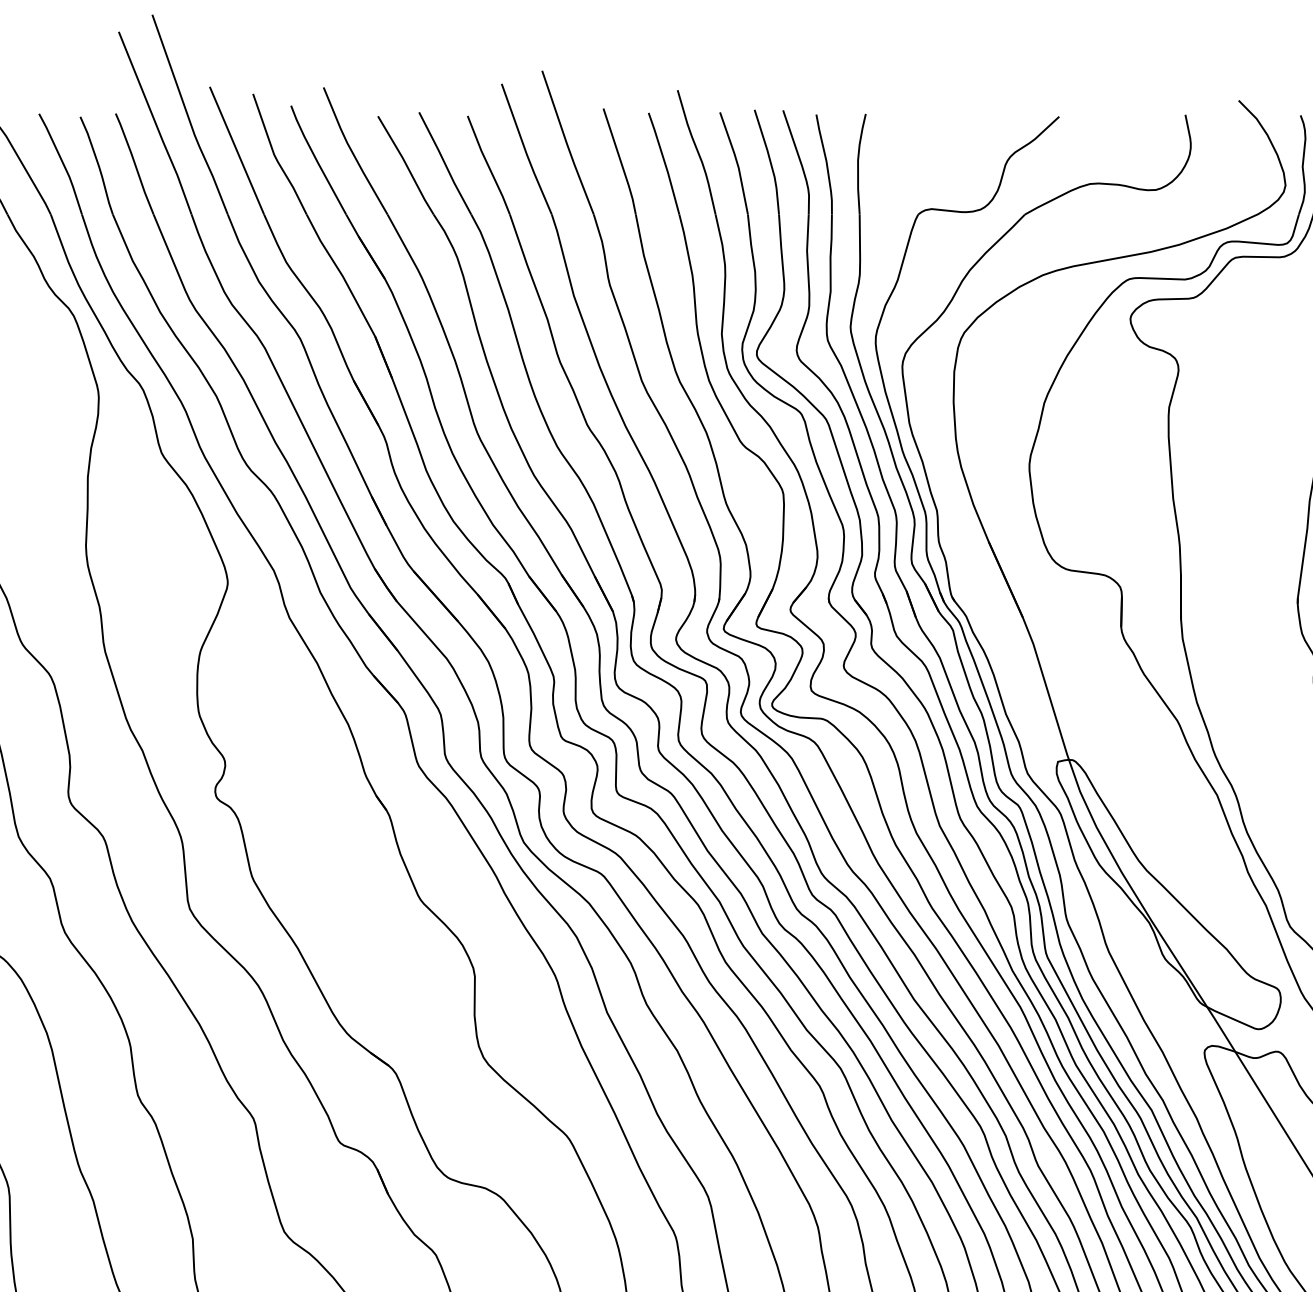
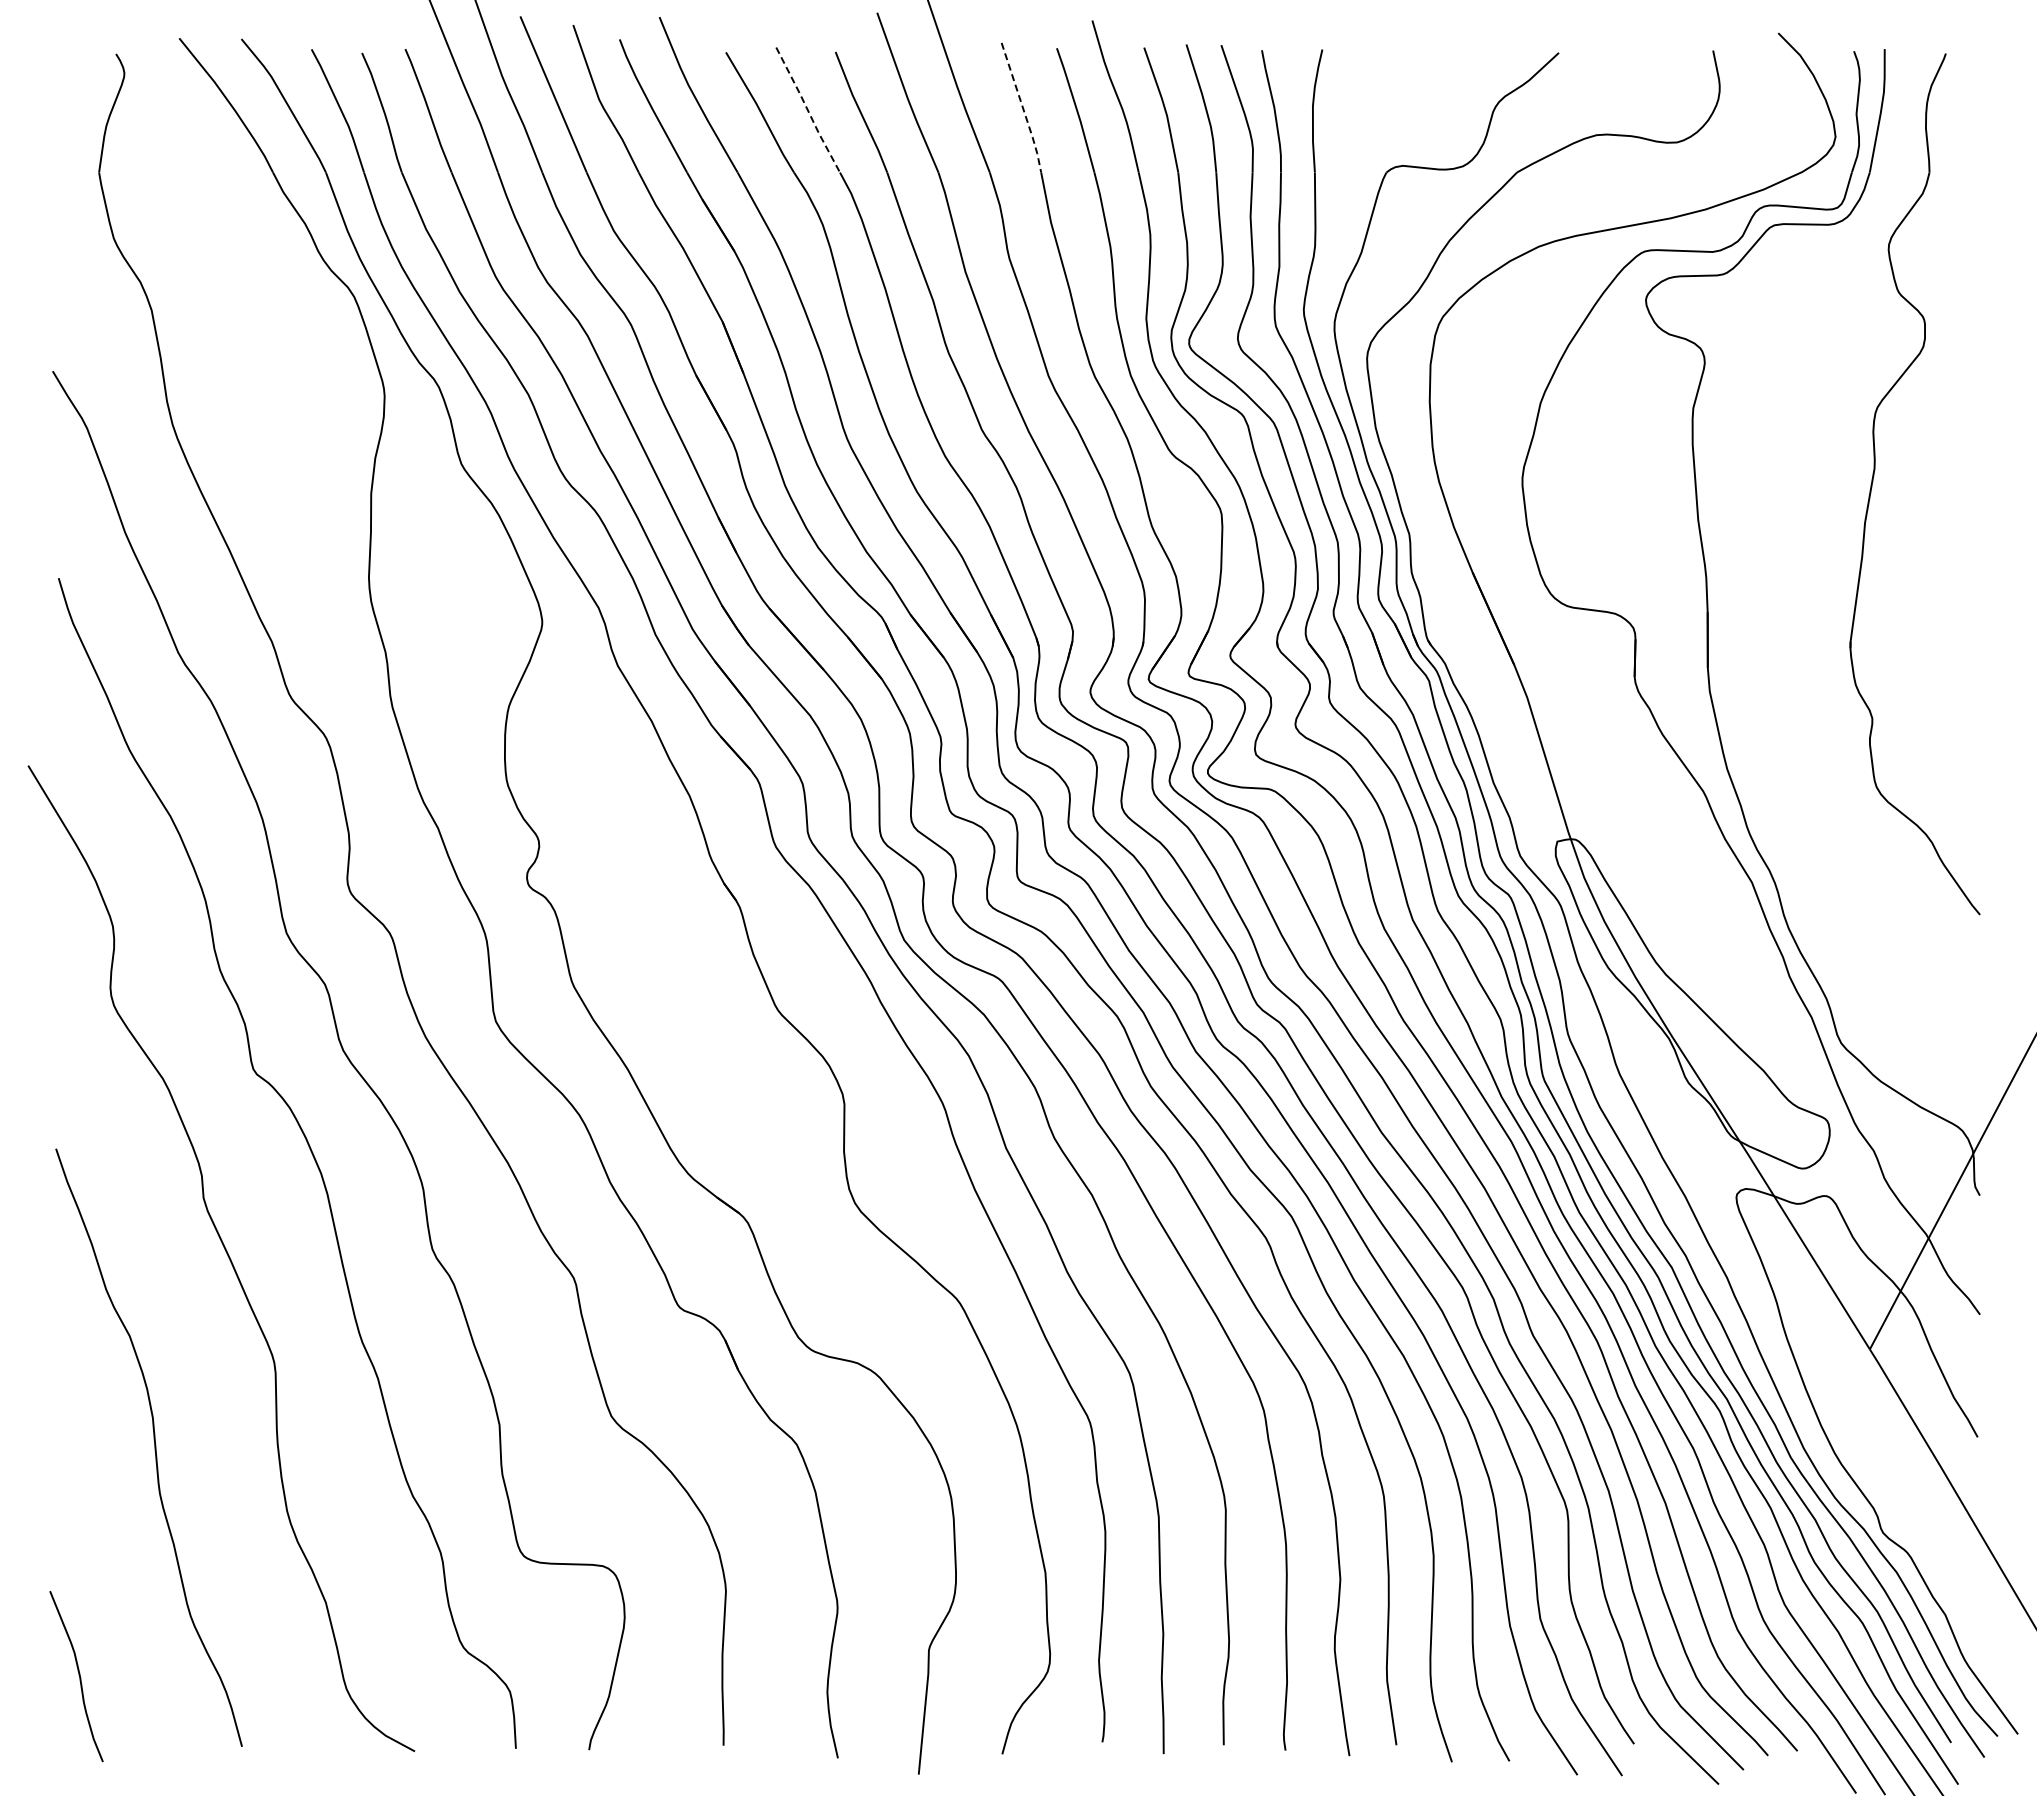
line: (621, 162) -> (1023, 108), solid -> dashed
line: (445, 163) -> (808, 110), solid -> dashed

